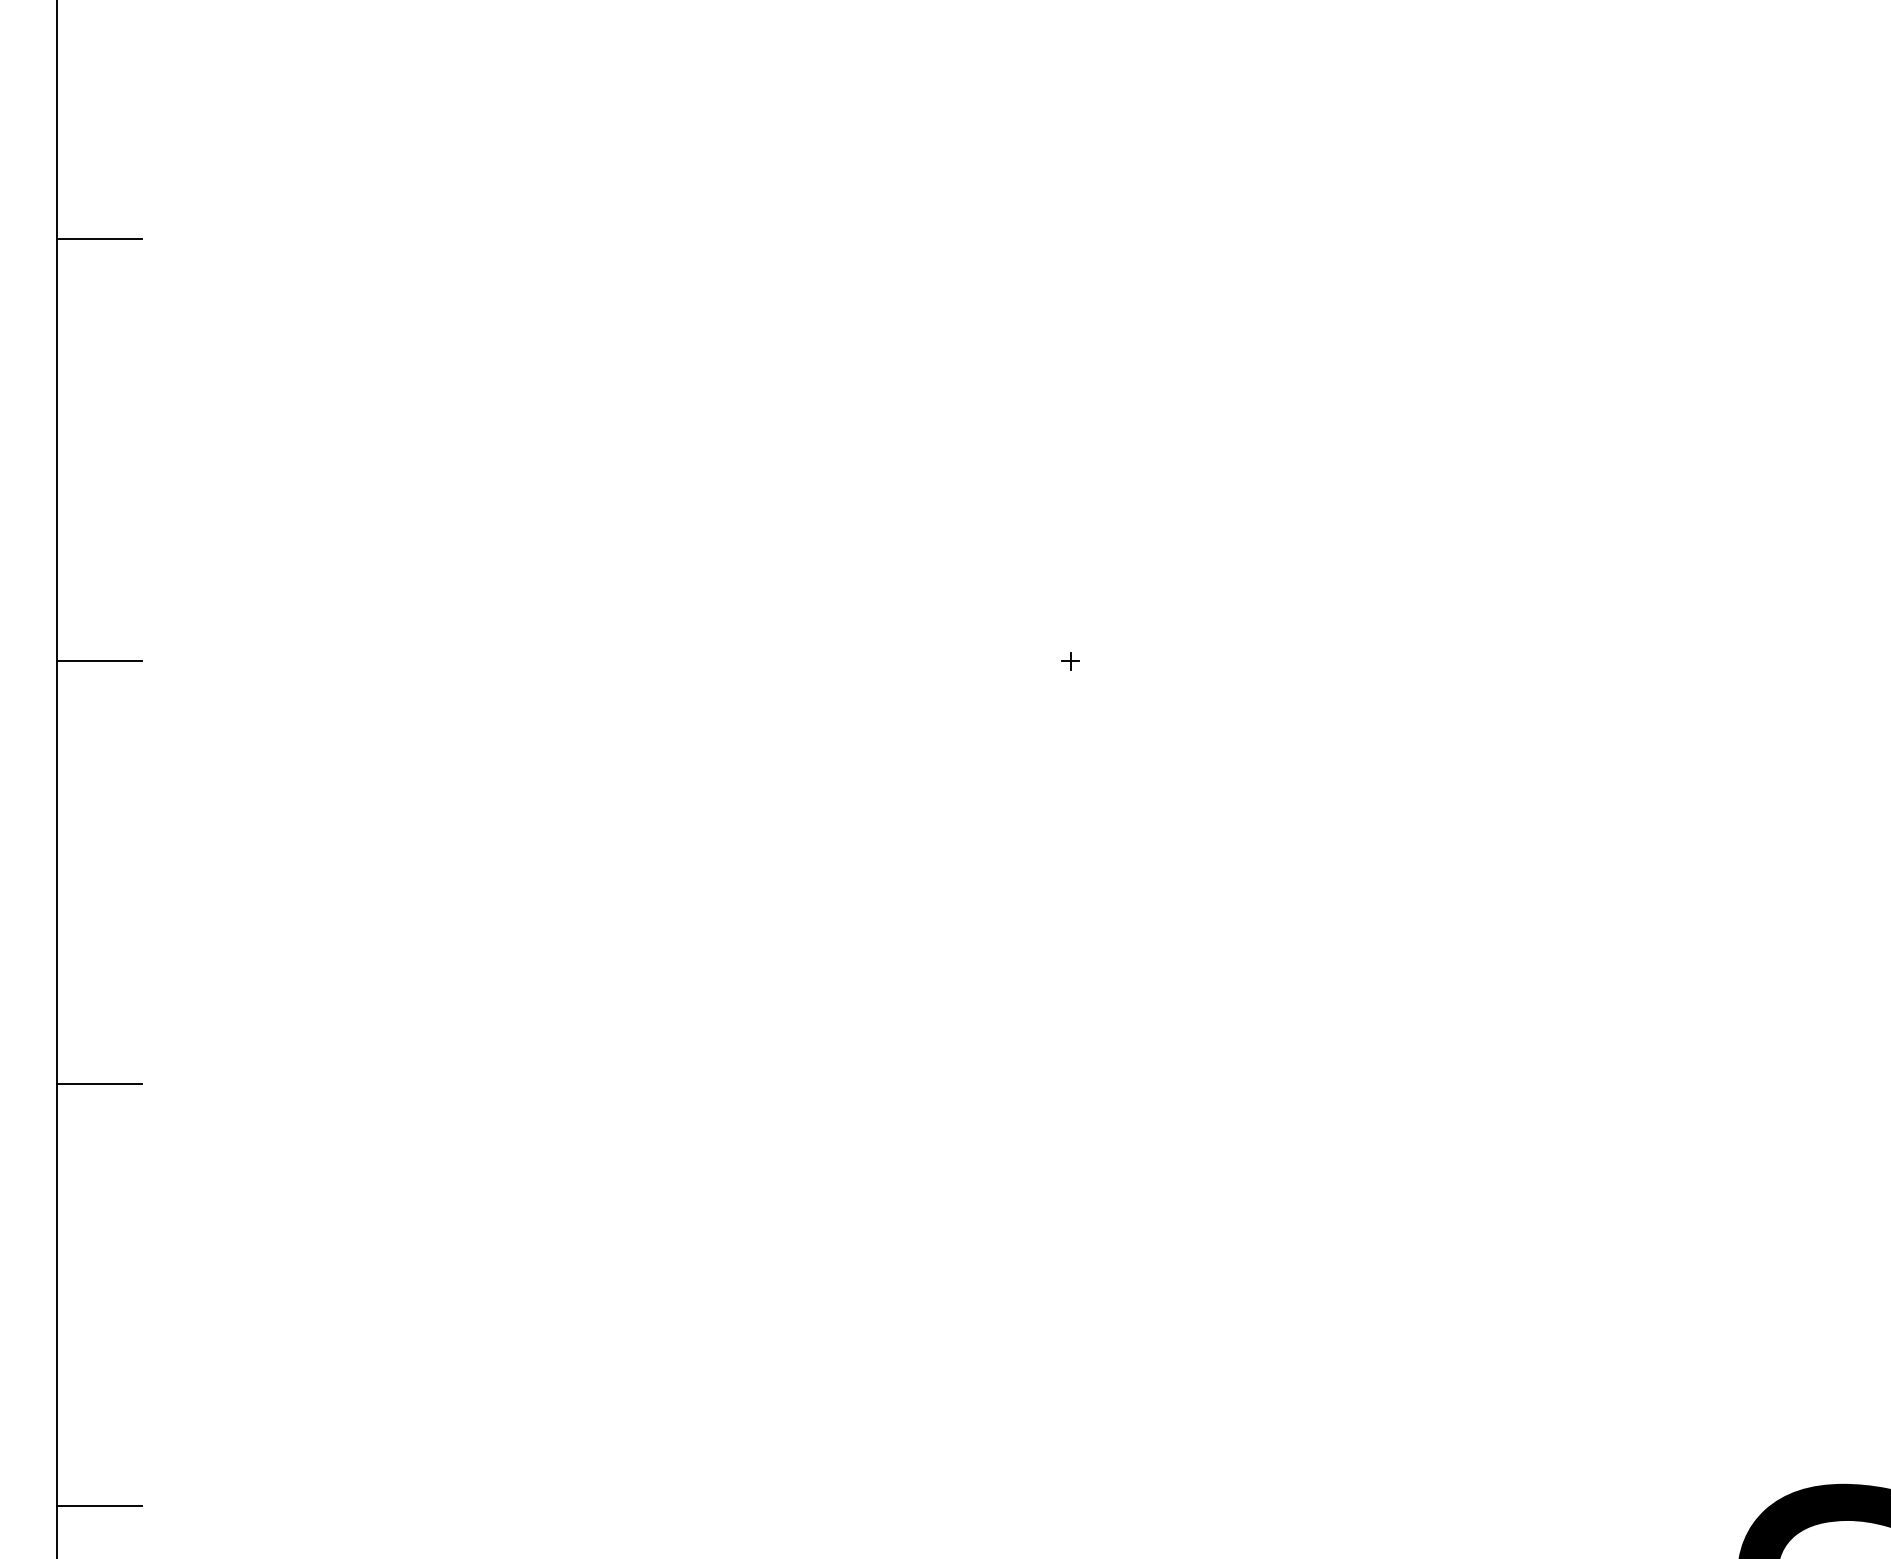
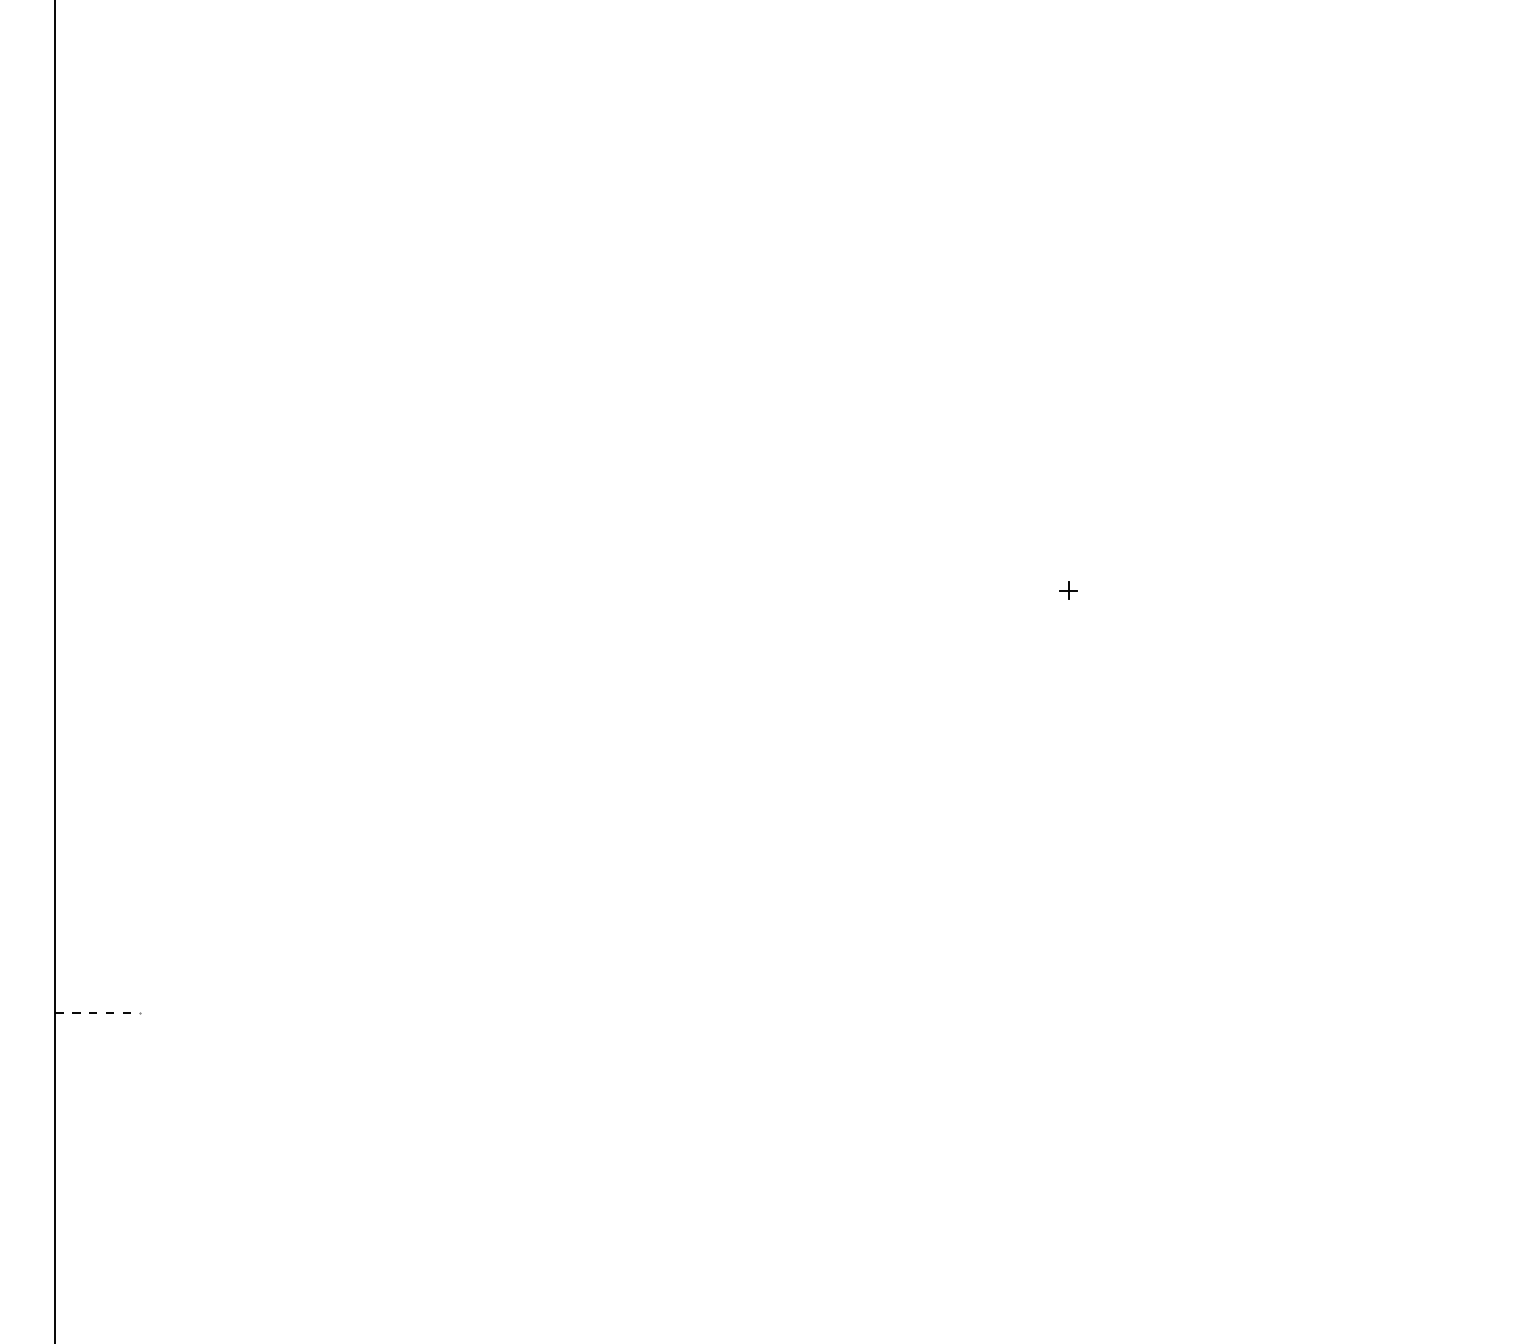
line: (99, 239) -> (97, 168), removed
line: (99, 661) -> (97, 590), removed
line: (99, 1083) -> (97, 1012), solid -> dashed

